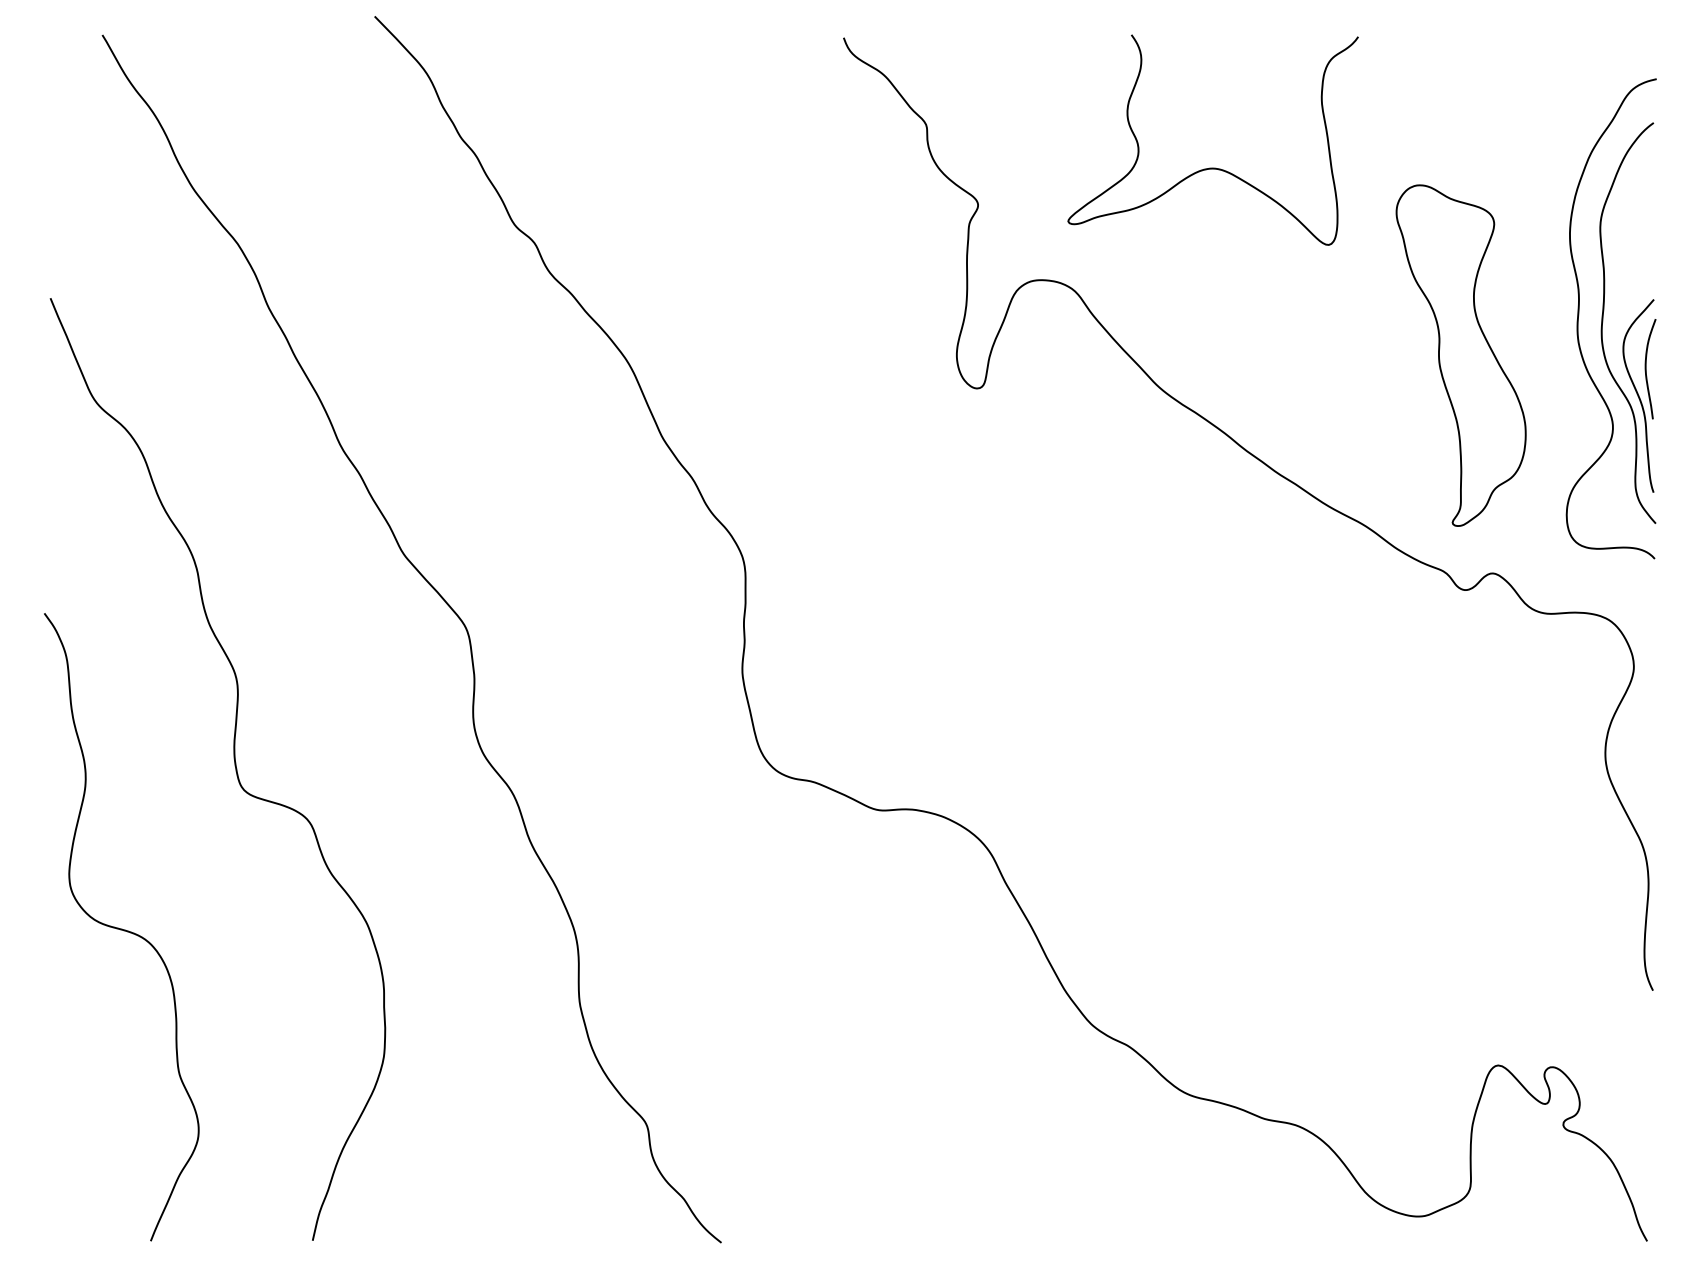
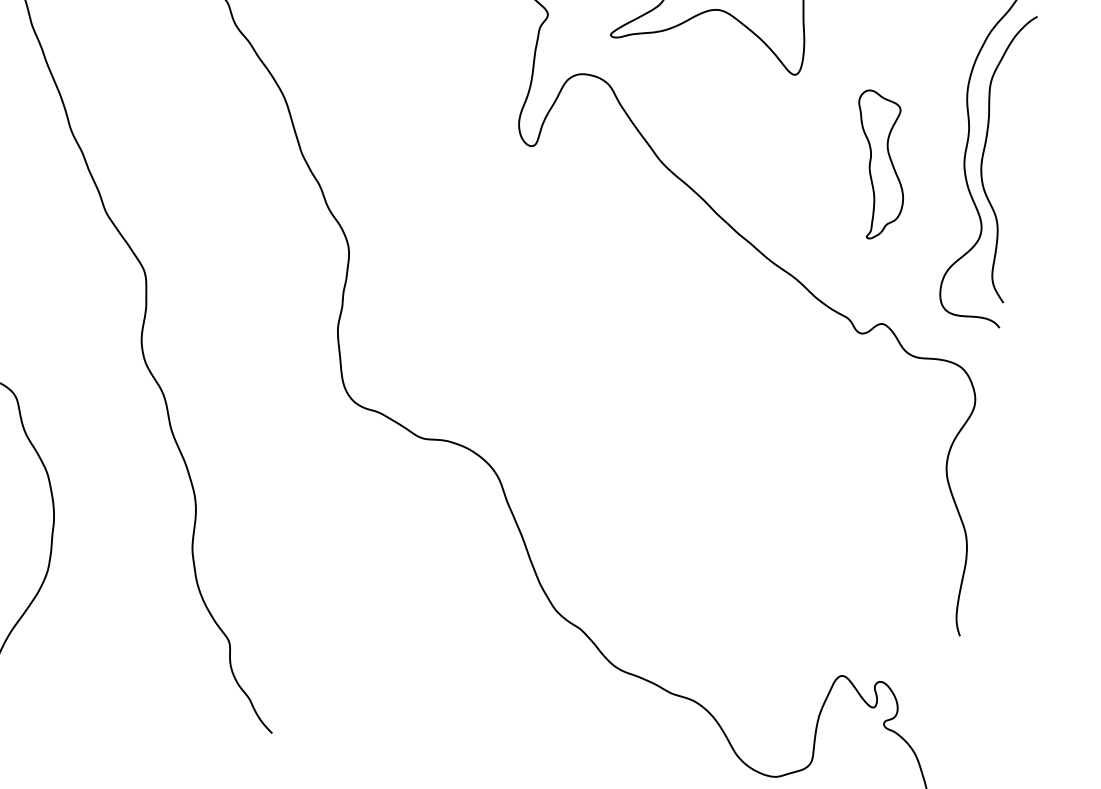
part: (1460, 355) -> (878, 165), size x0.6
part: (1639, 395) -> (1003, 210), removed

